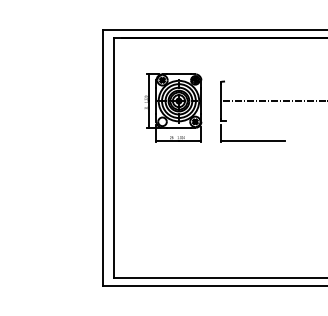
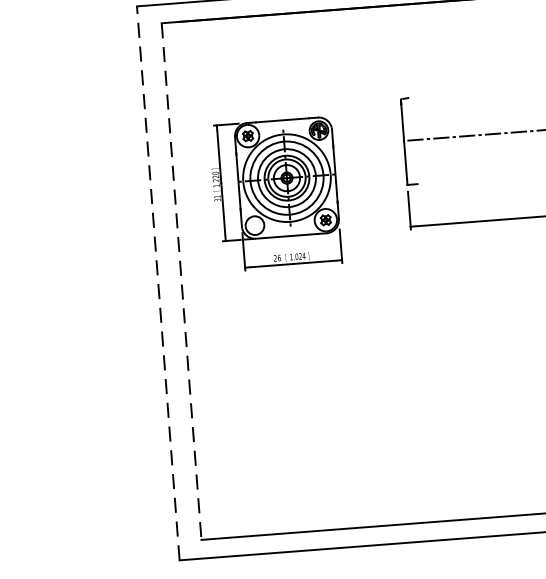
part: (173, 107) -> (276, 192), moved
line: (102, 157) -> (157, 282), solid -> dashed
line: (113, 158) -> (181, 282), solid -> dashed

